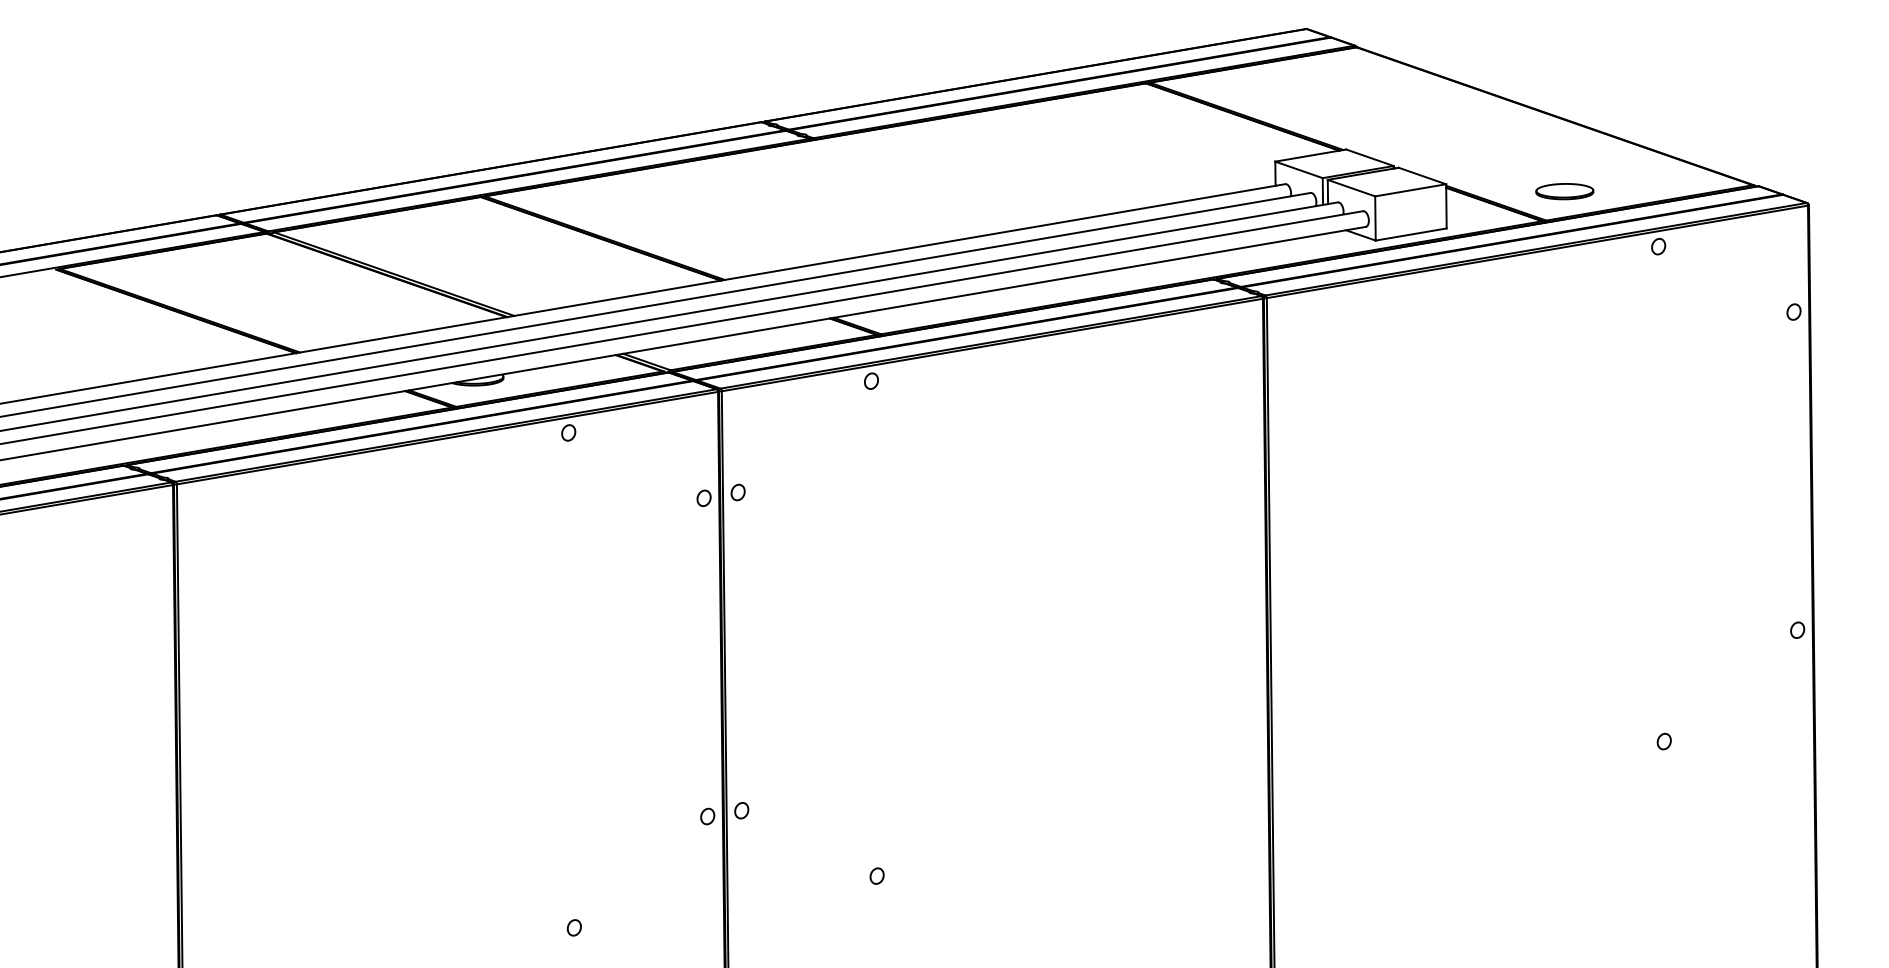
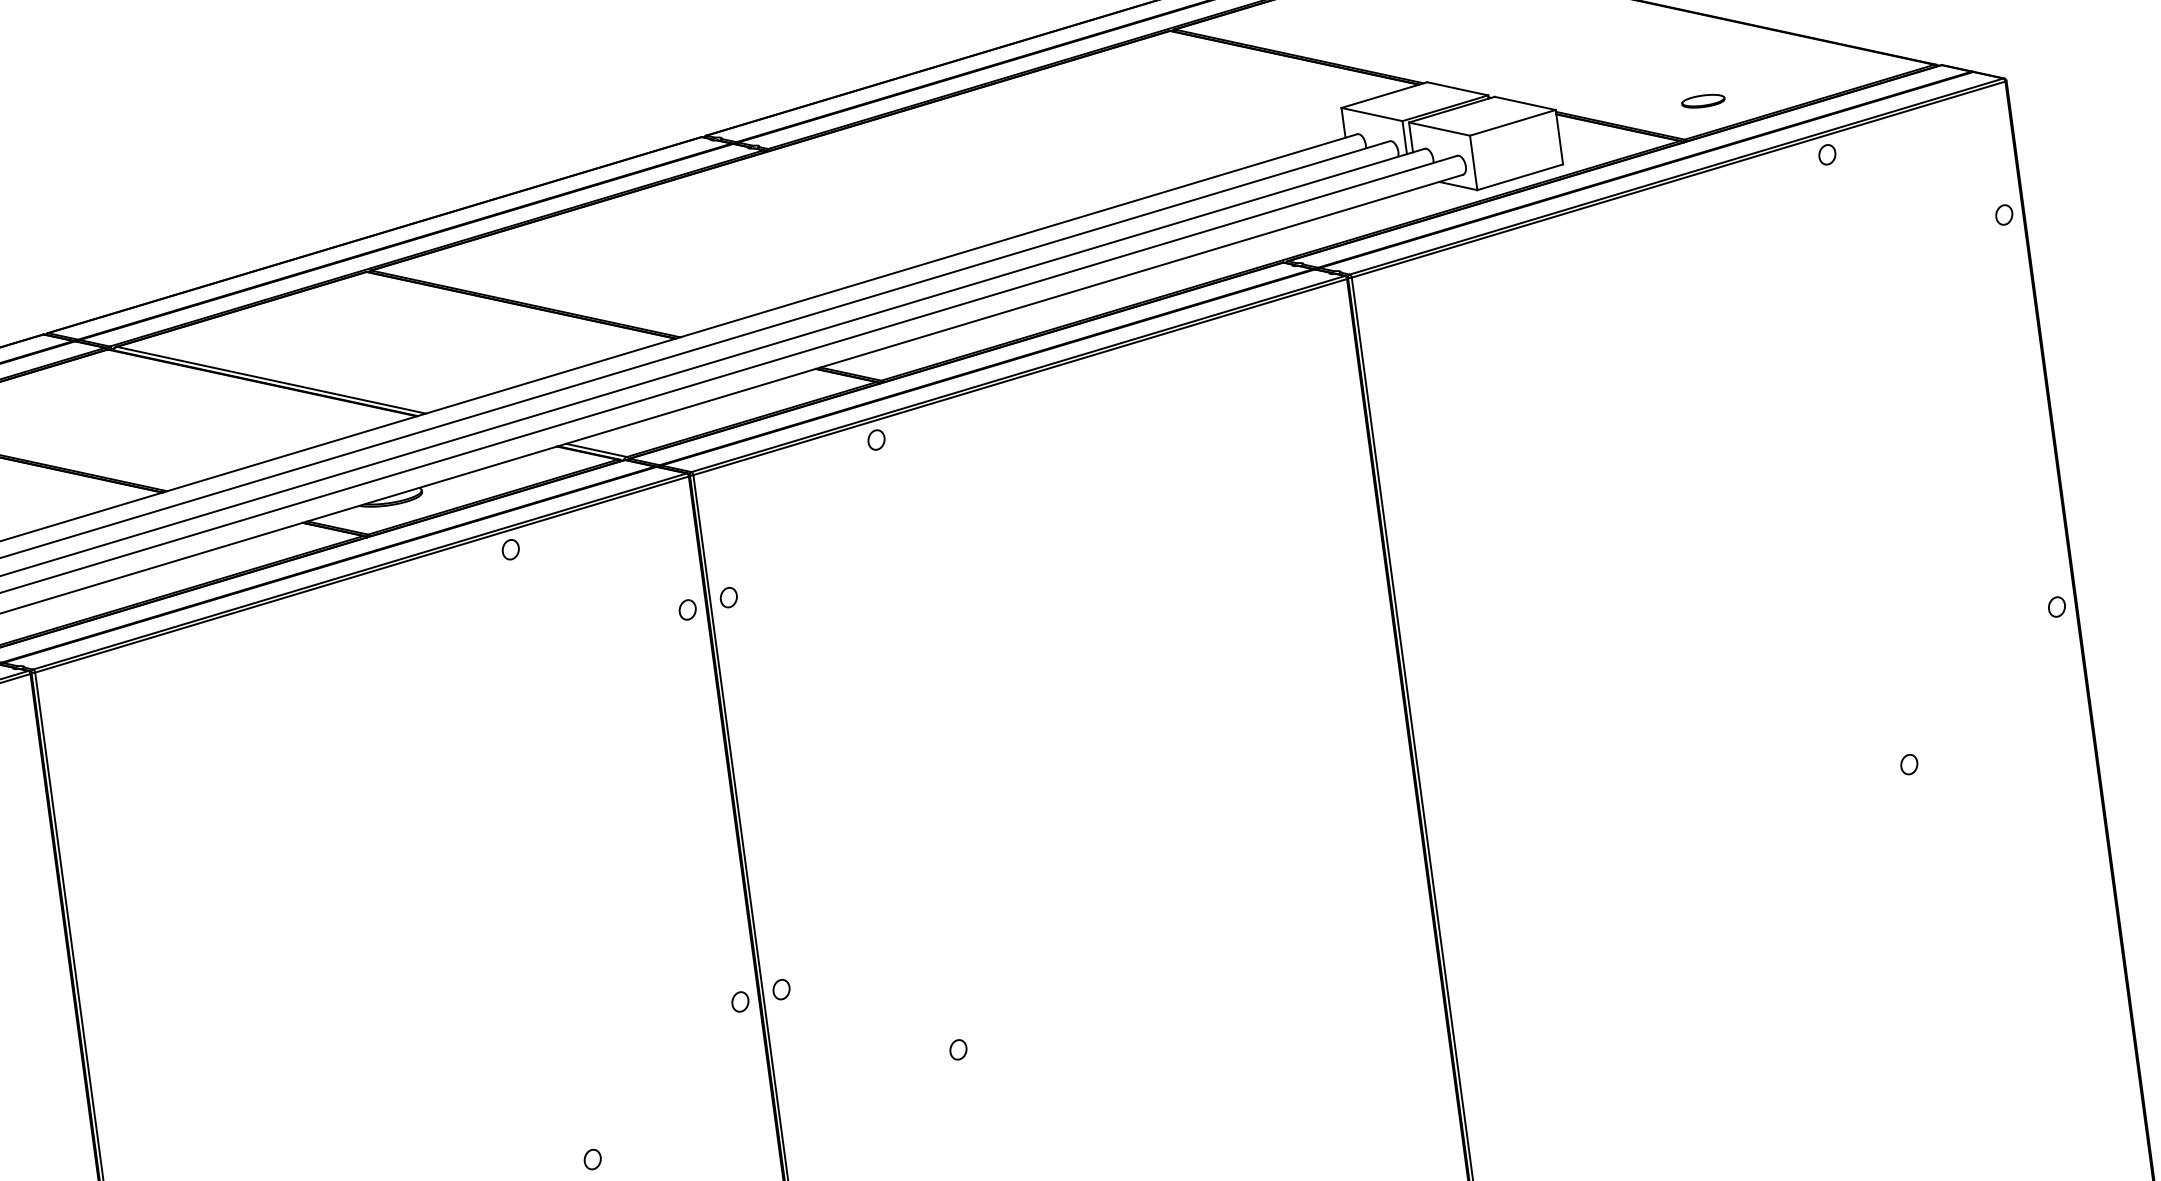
part: (1564, 191) -> (1702, 100), size x0.6

